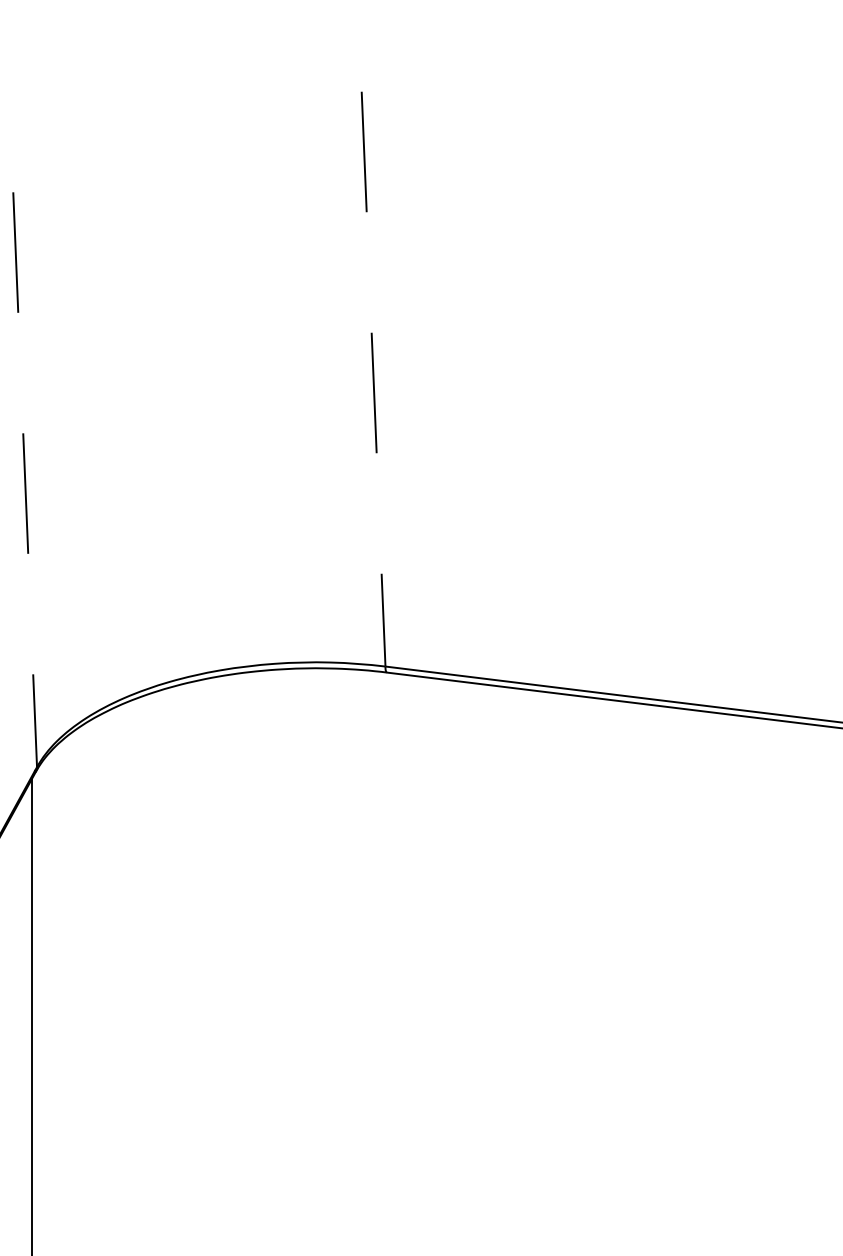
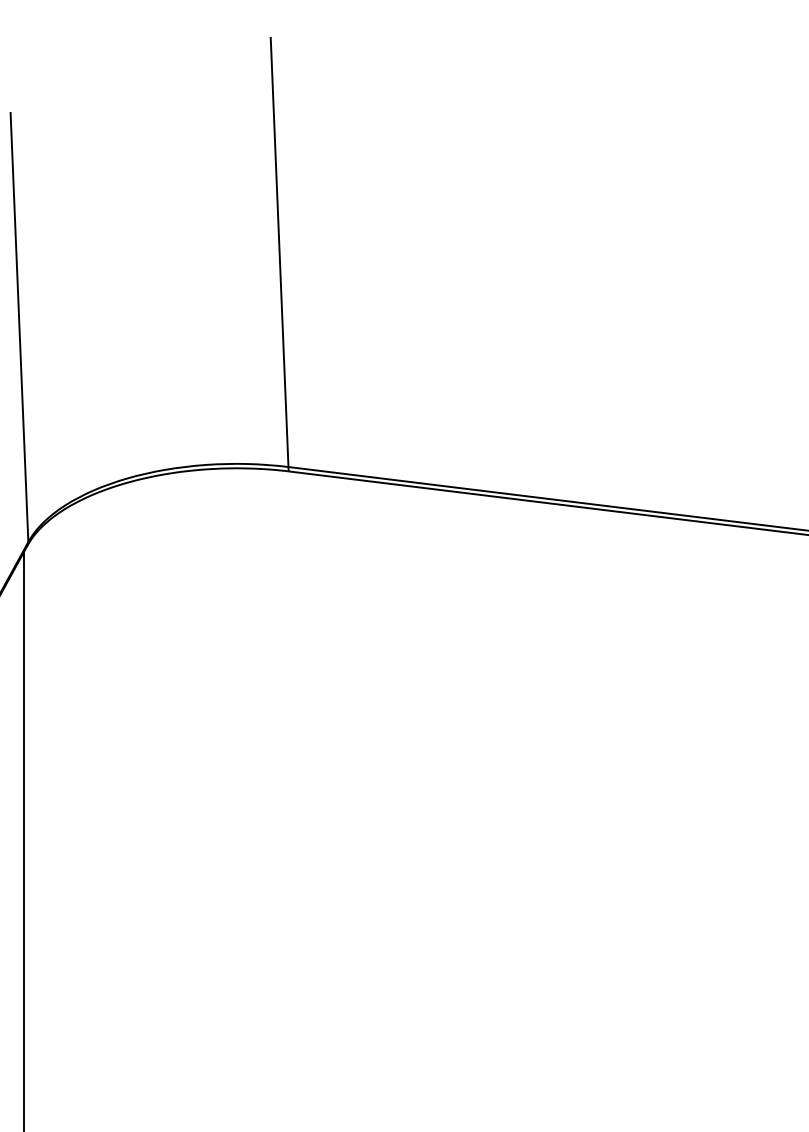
line: (373, 379) -> (279, 252), dashed -> solid
line: (25, 479) -> (19, 327), dashed -> solid

